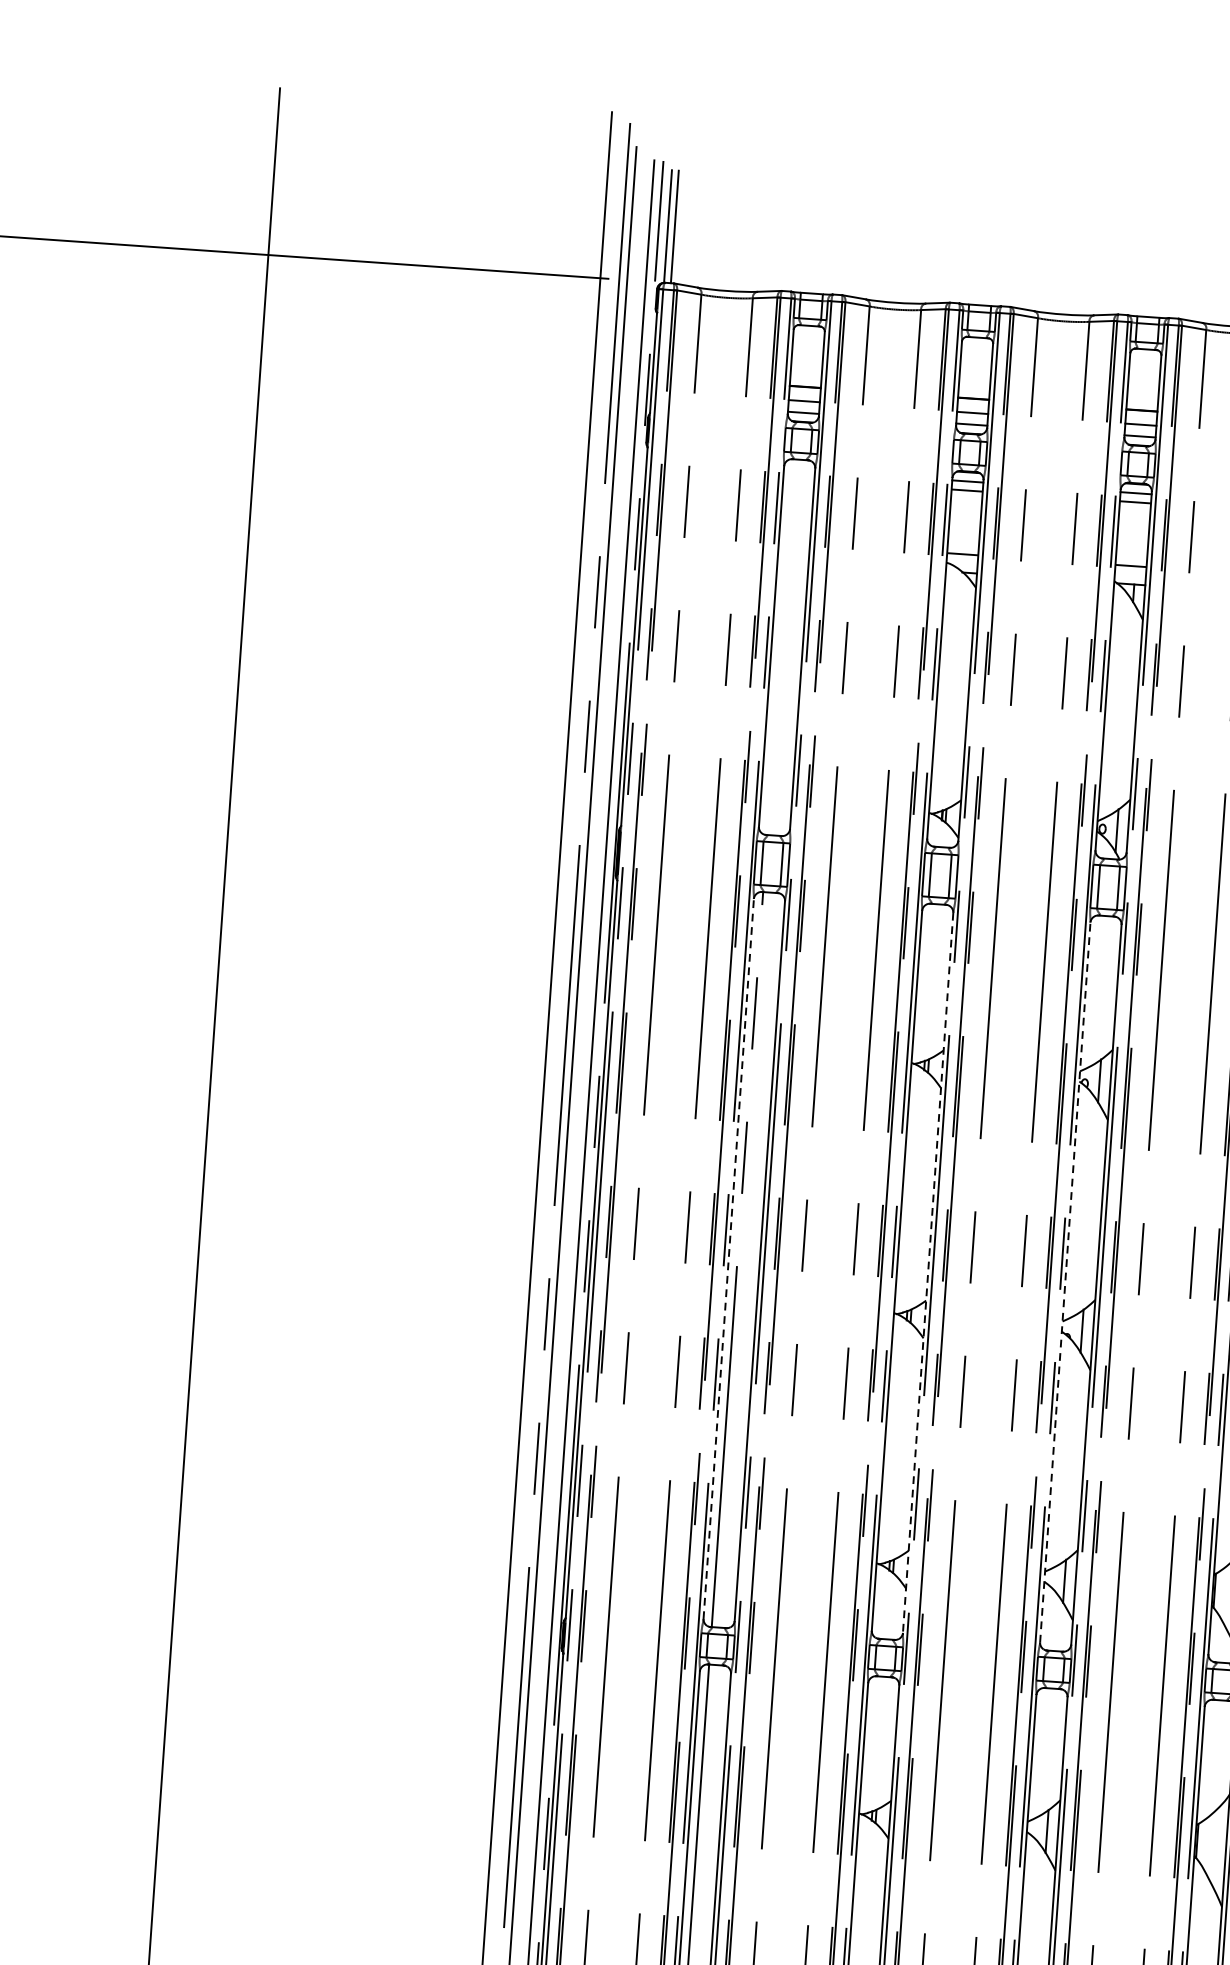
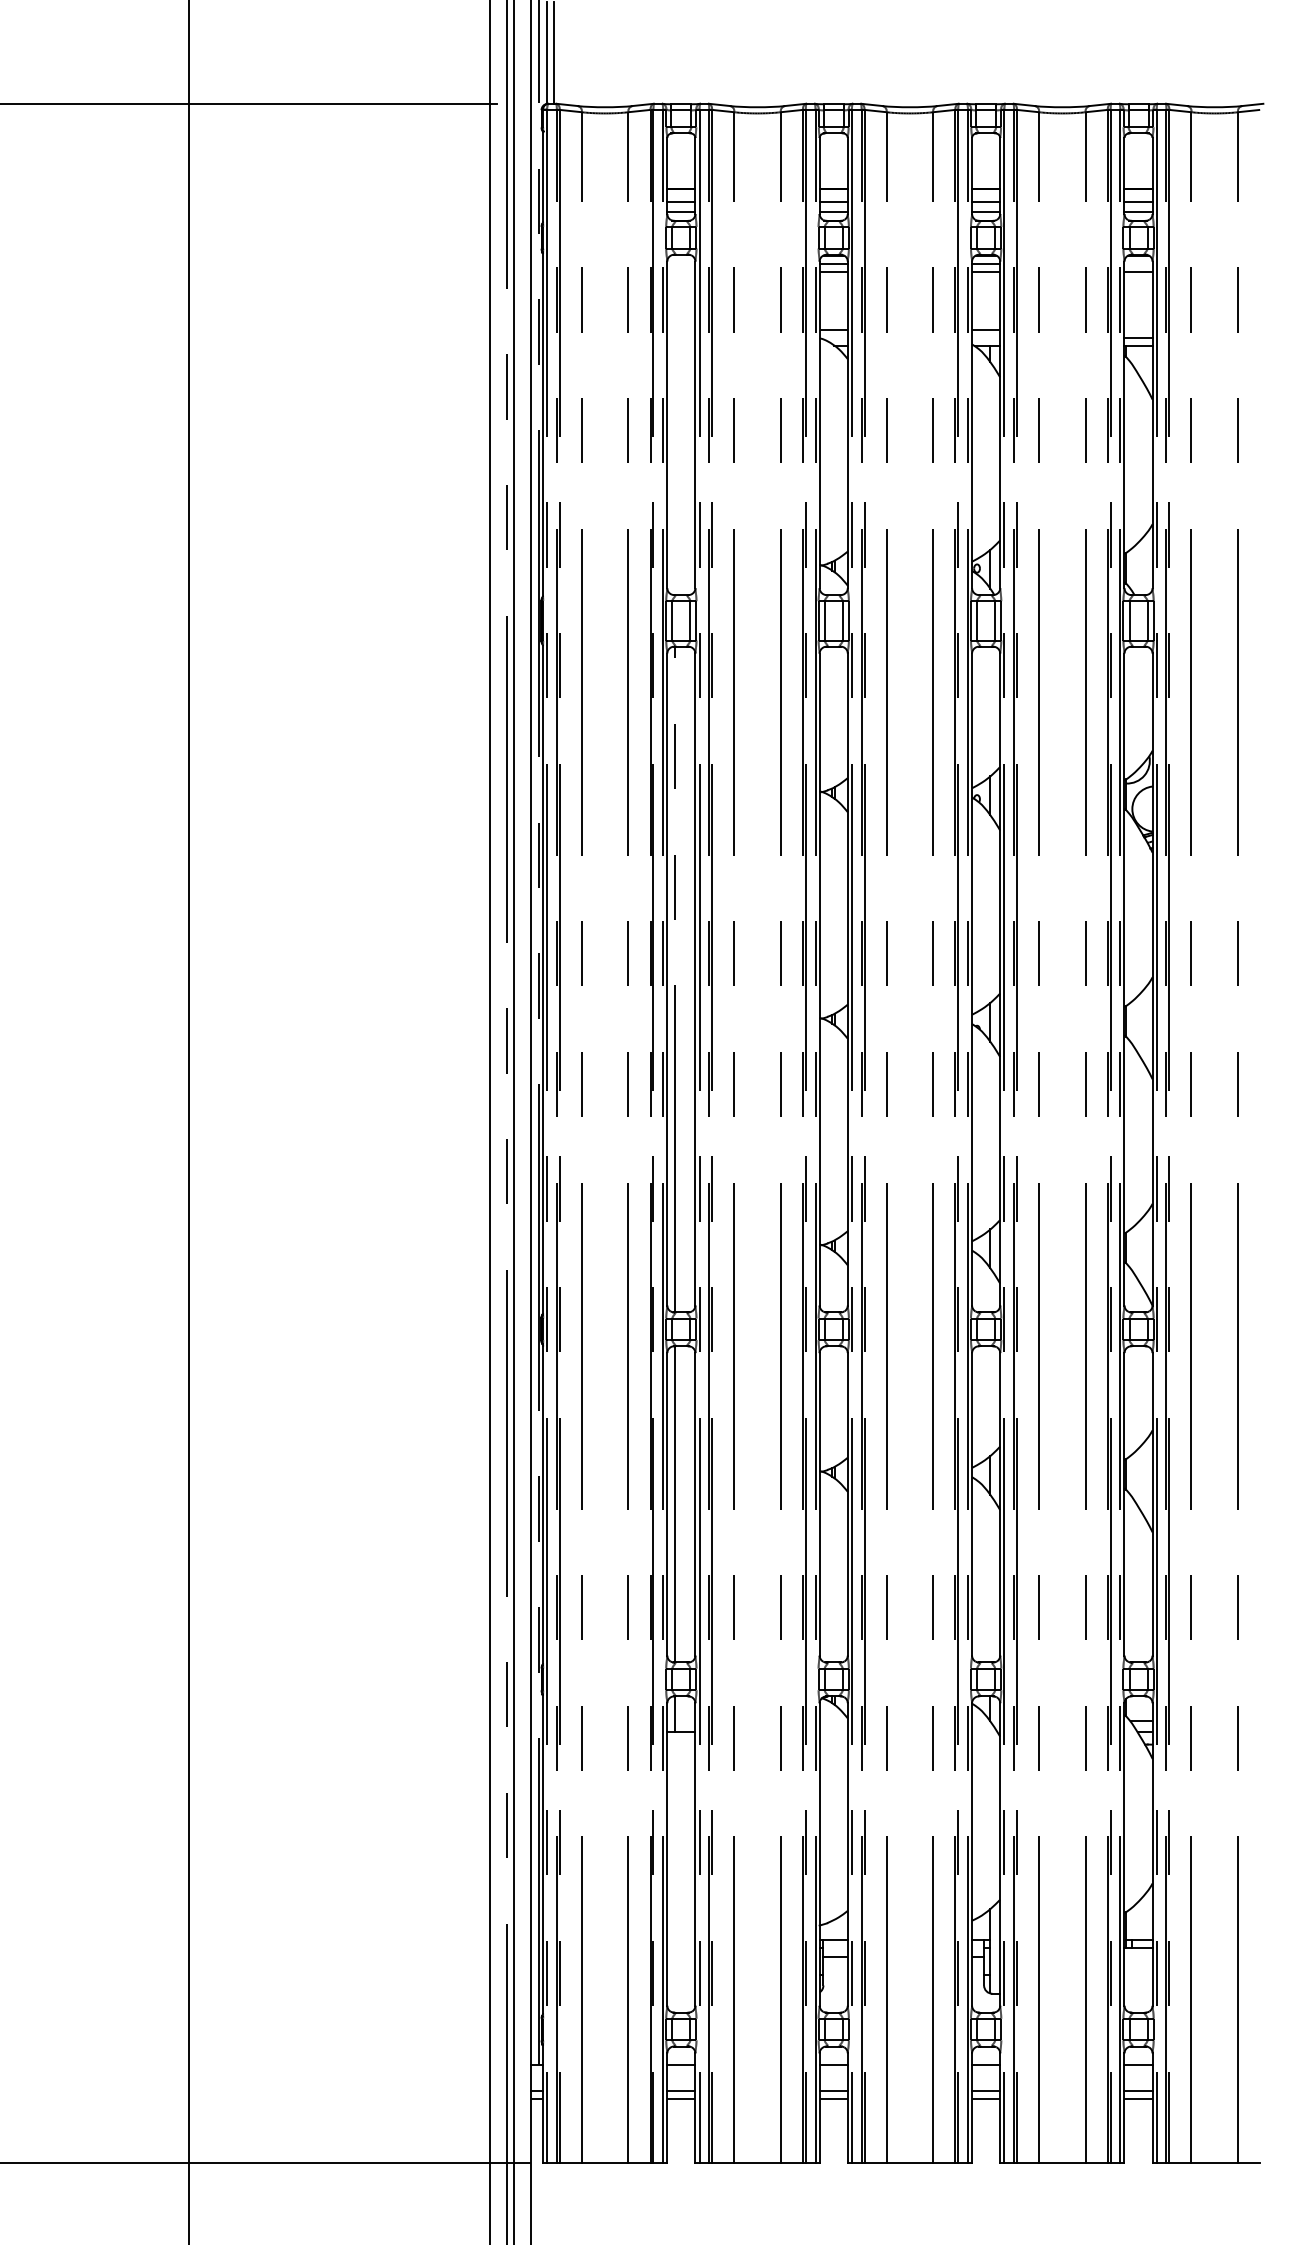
line: (729, 1258) -> (667, 979), dashed -> solid
line: (927, 1273) -> (847, 980), dashed -> solid
line: (1065, 1282) -> (972, 979), dashed -> solid

